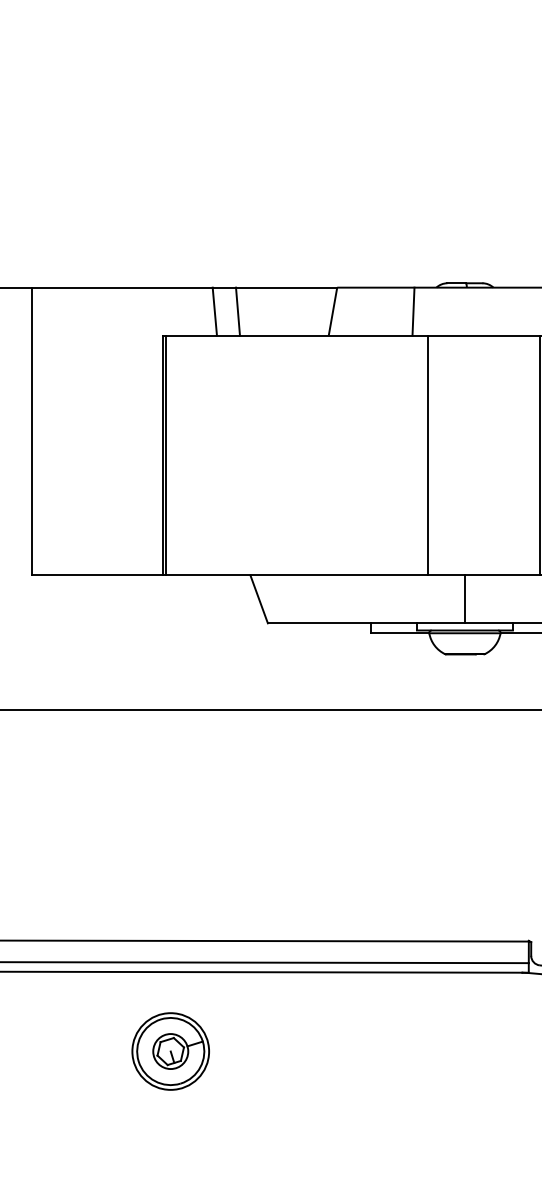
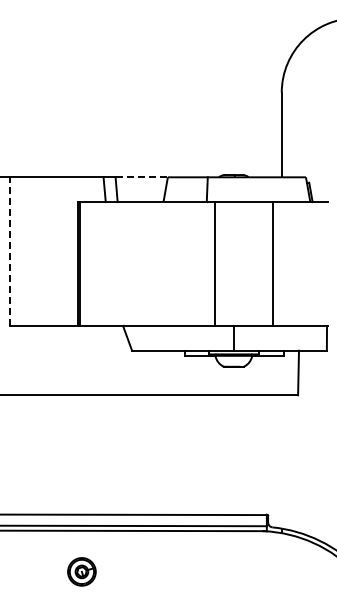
line: (288, 288) -> (142, 177), solid -> dashed
line: (32, 431) -> (10, 251), solid -> dashed
part: (169, 1050) -> (81, 571), size x0.7

